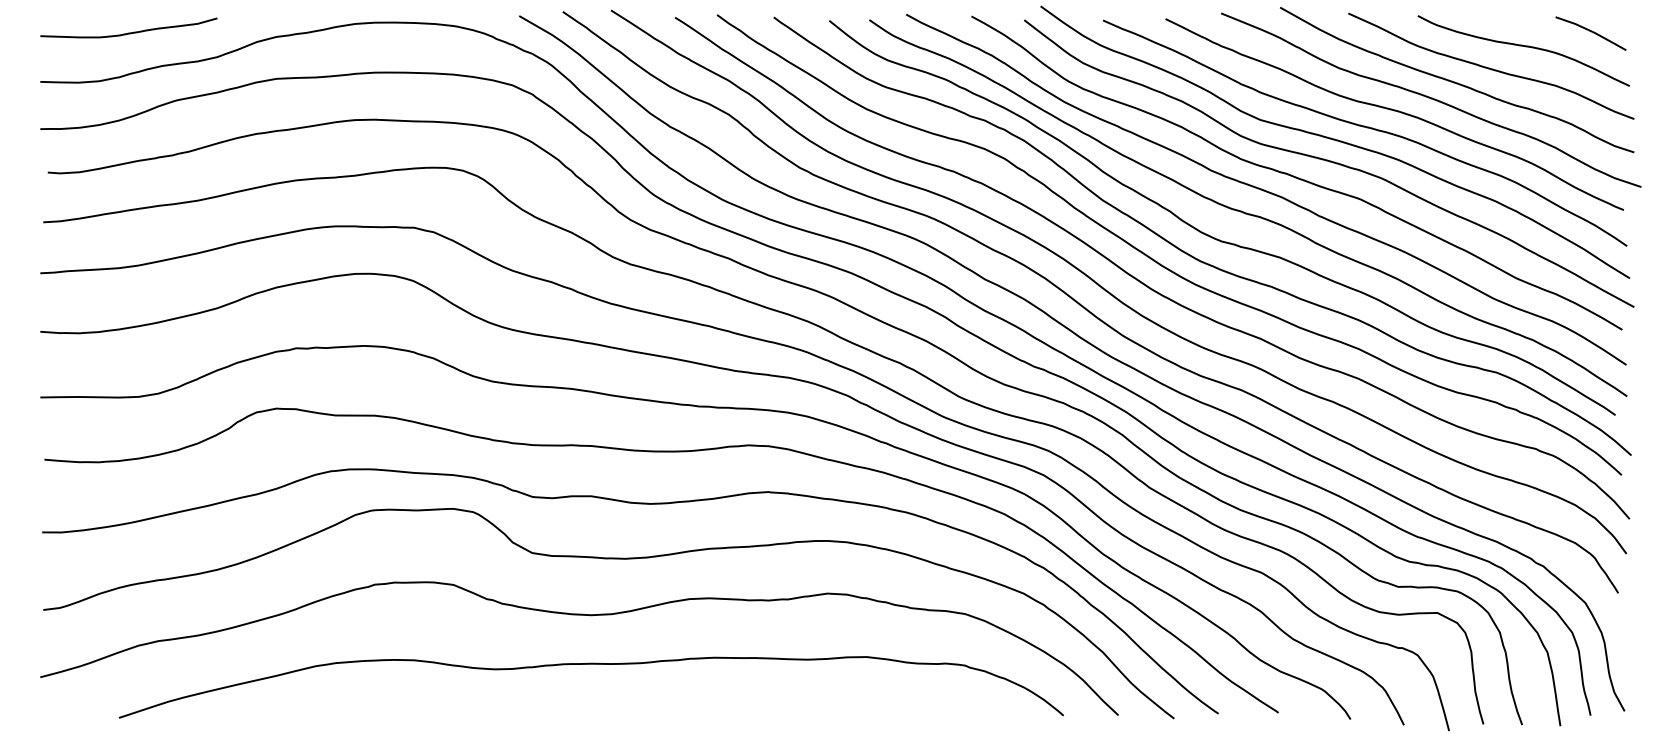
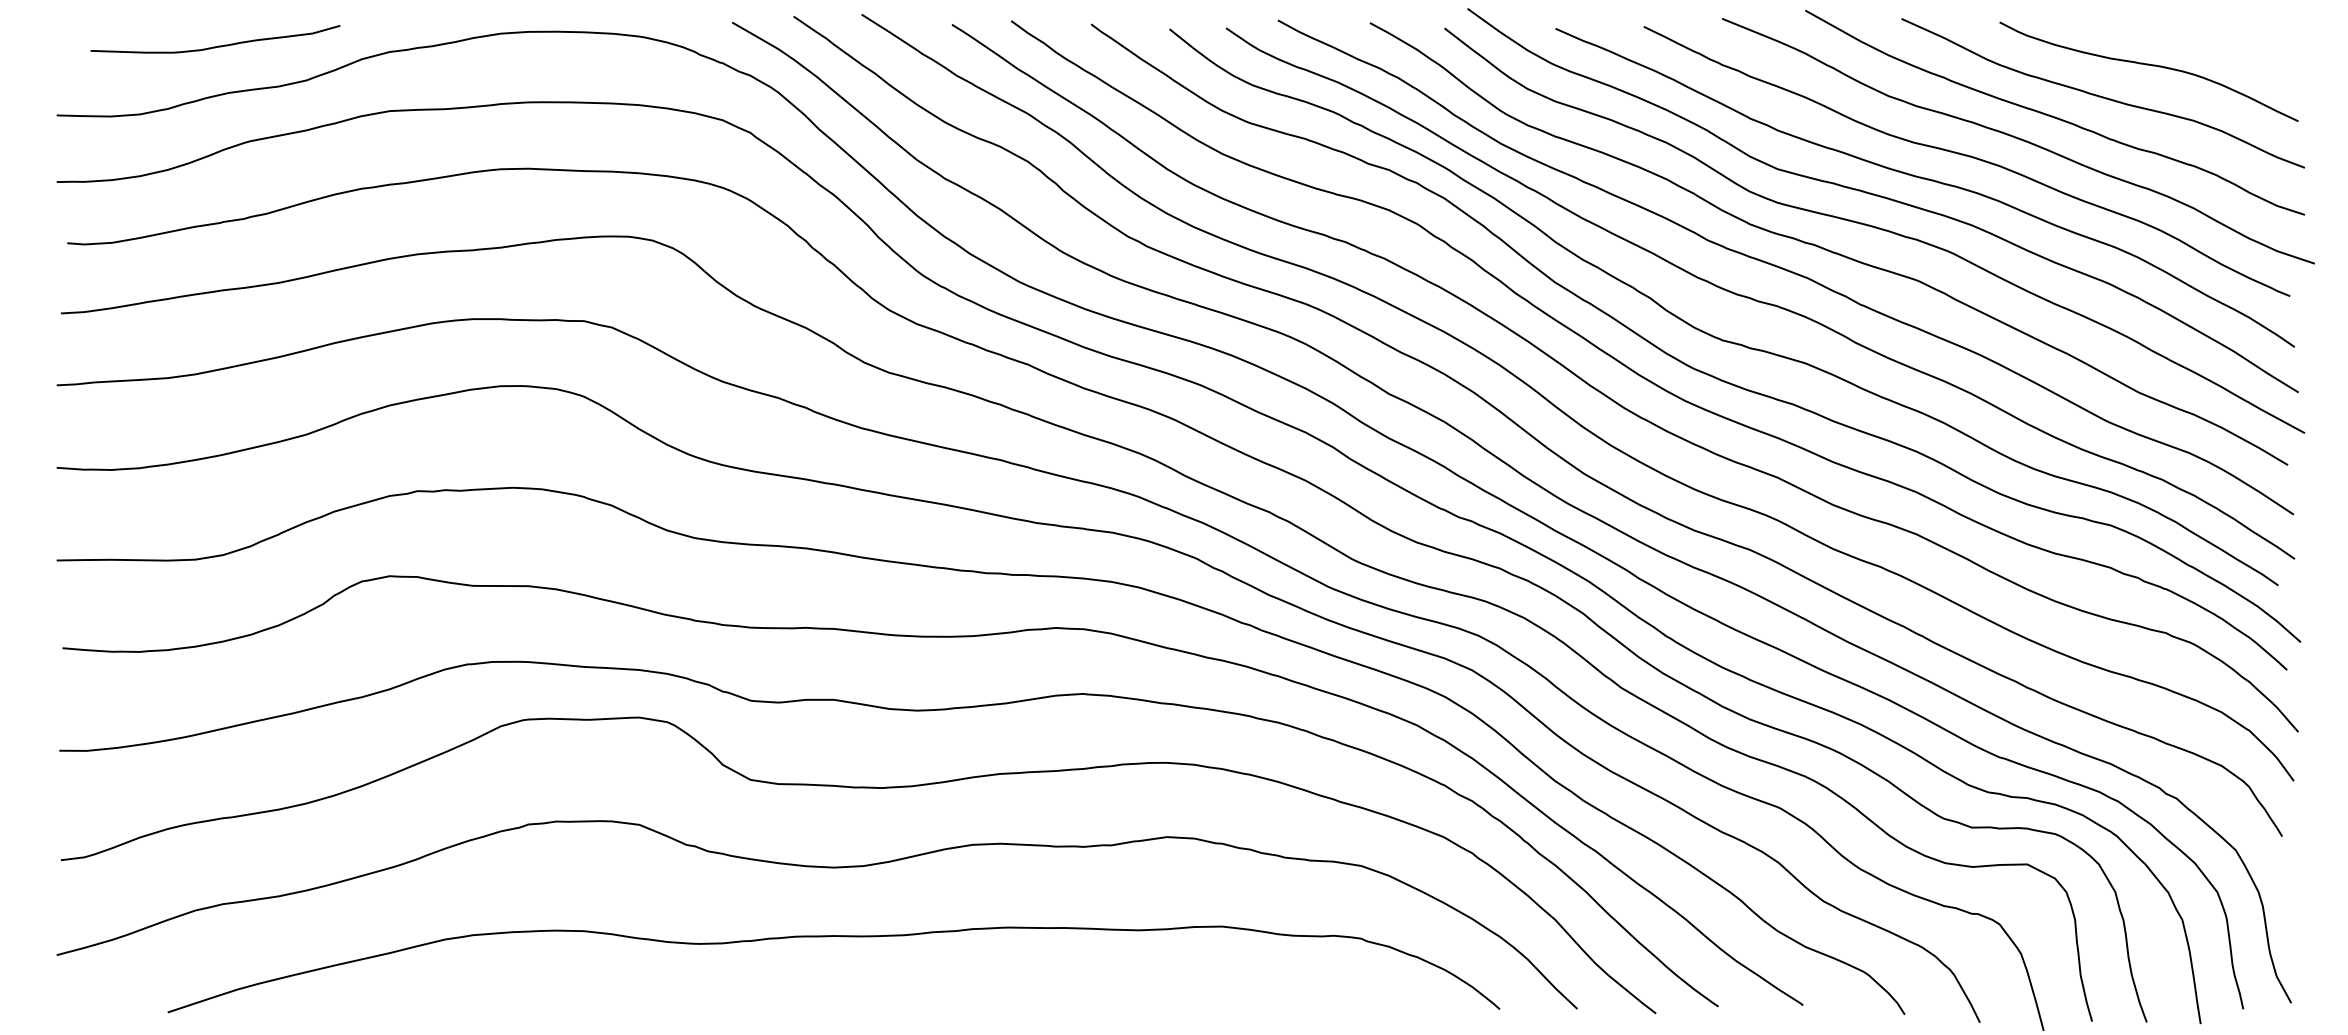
curve: (128, 32) -> (214, 45), moved
line: (1591, 32) -> (2244, 45), removed

